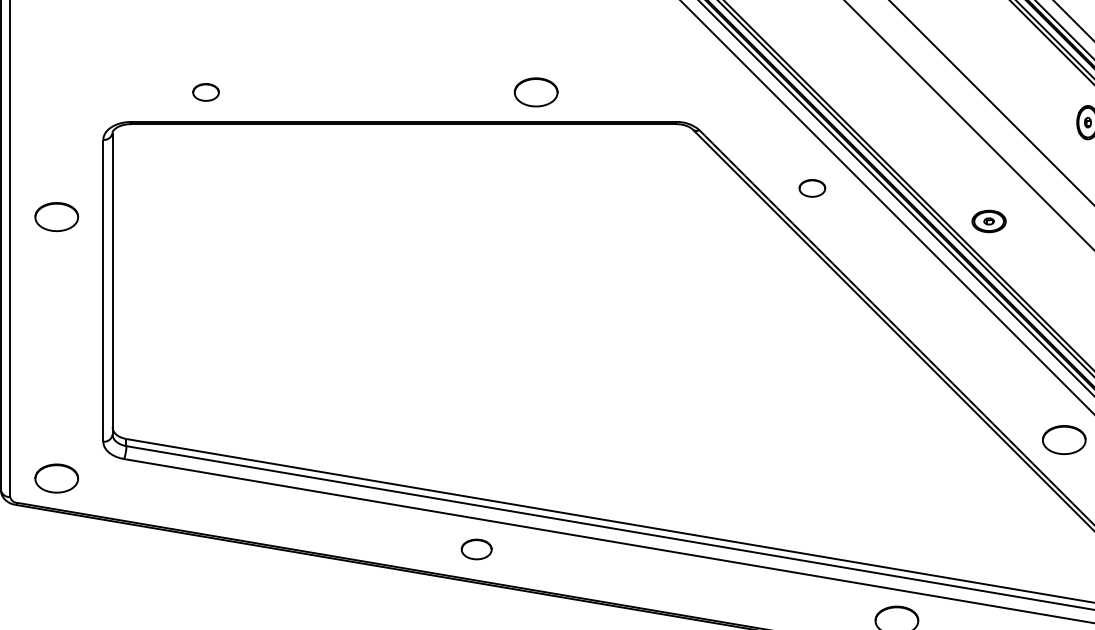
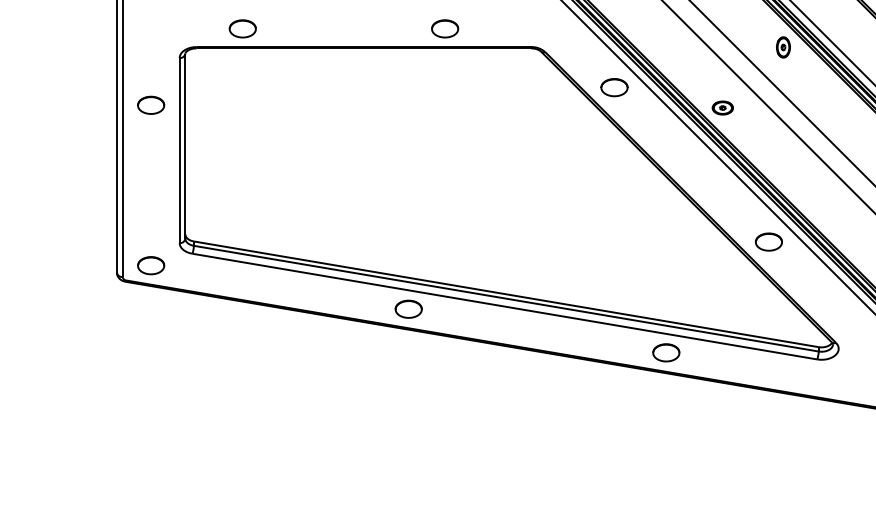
part: (205, 91) -> (242, 28), size x1.67
part: (812, 187) -> (614, 87), size x1.67
part: (476, 548) -> (408, 308), size x1.43

